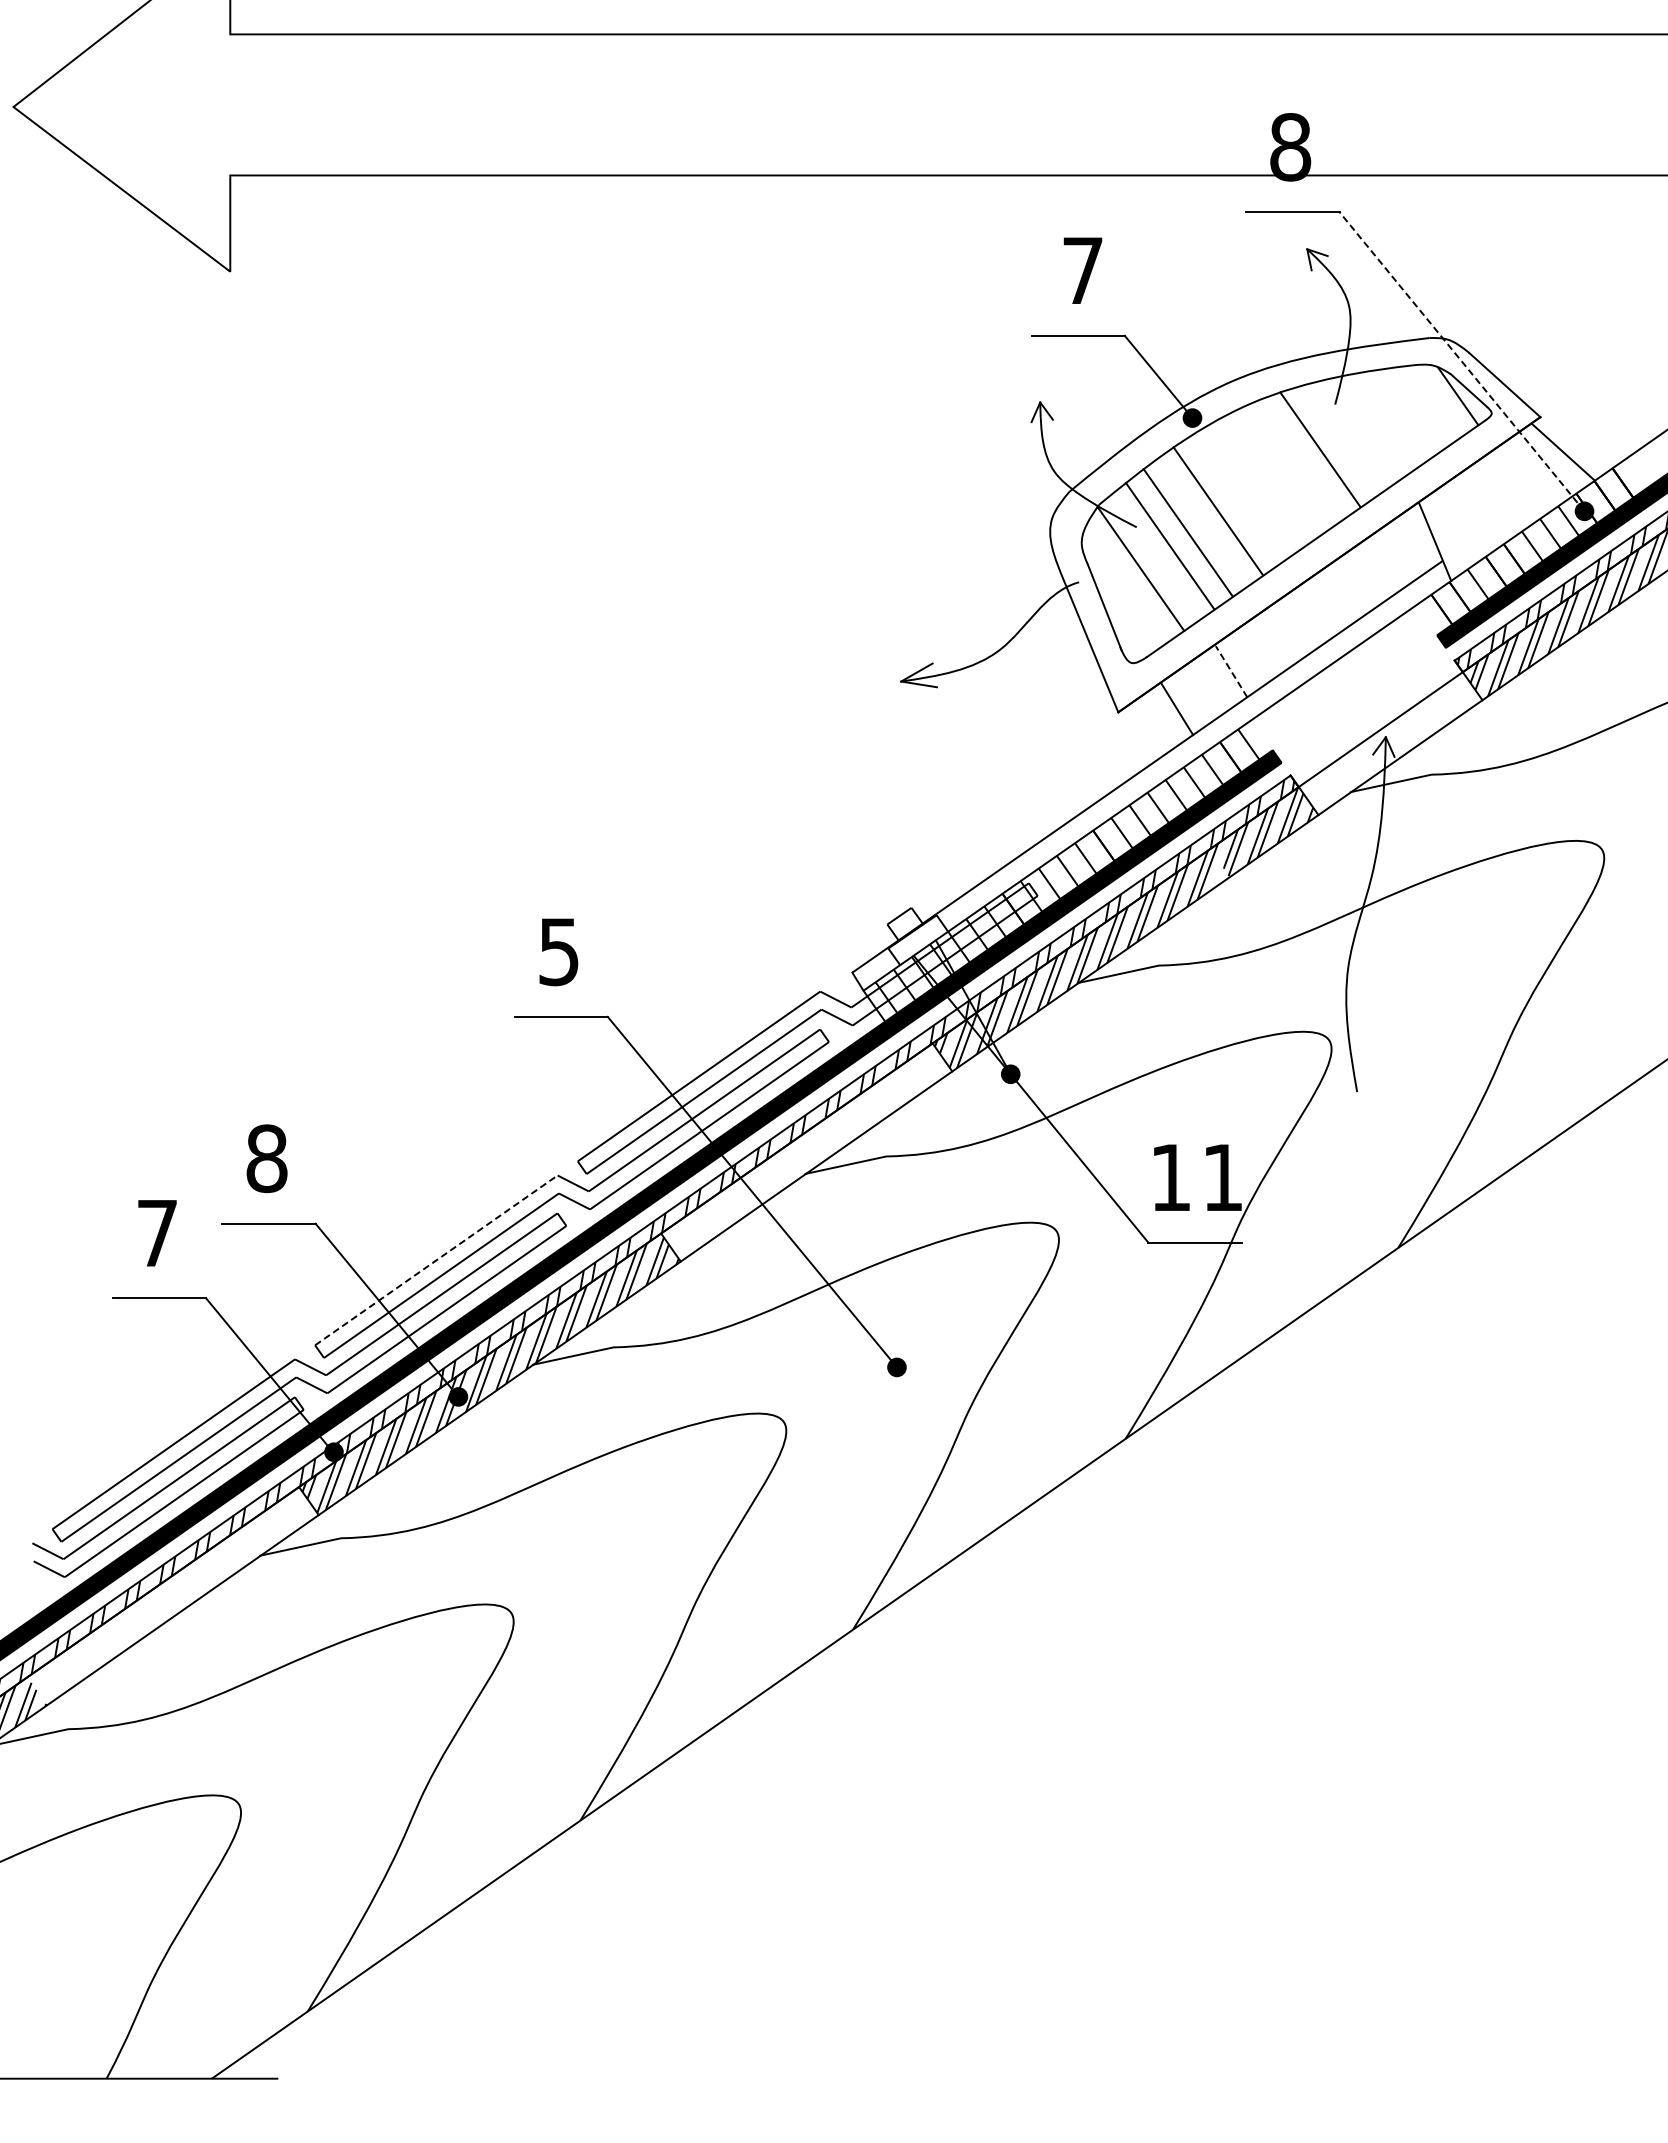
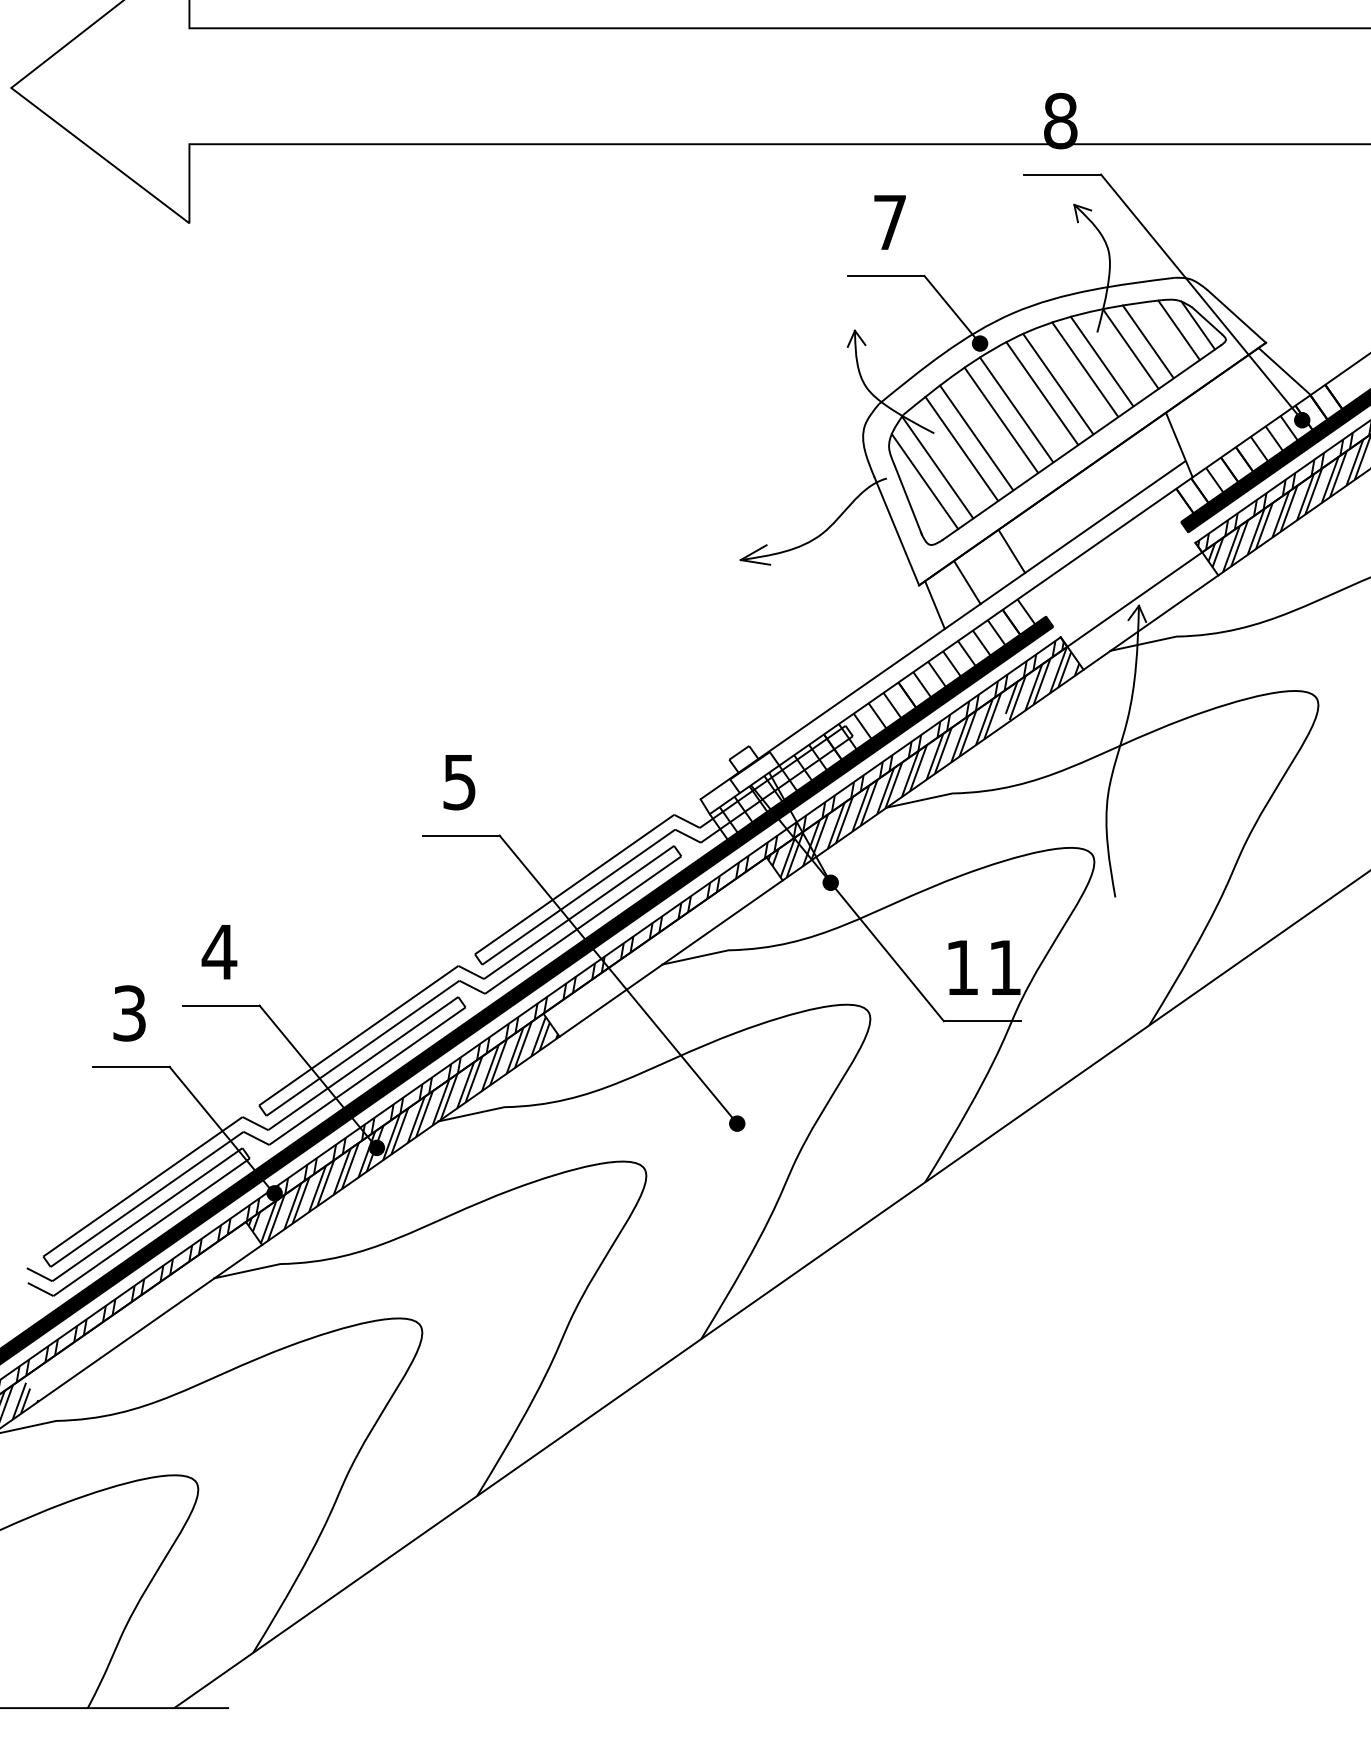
line: (1461, 361) -> (1201, 297), dashed -> solid
line: (1434, 401) -> (1178, 329), added
line: (1396, 415) -> (1147, 341), added
line: (1375, 424) -> (1130, 348), added
line: (1340, 439) -> (1101, 361), added
line: (1286, 466) -> (1057, 383), added
line: (1267, 478) -> (1041, 393), added
line: (1236, 498) -> (1016, 409), added
line: (1125, 585) -> (925, 481), added
line: (1231, 671) -> (1012, 551), dashed -> solid
line: (1137, 736) -> (934, 605), added
text: (266, 1158) -> (219, 951), 8 -> 4
text: (157, 1233) -> (129, 1013), 7 -> 3
line: (436, 1260) -> (358, 1035), dashed -> solid

